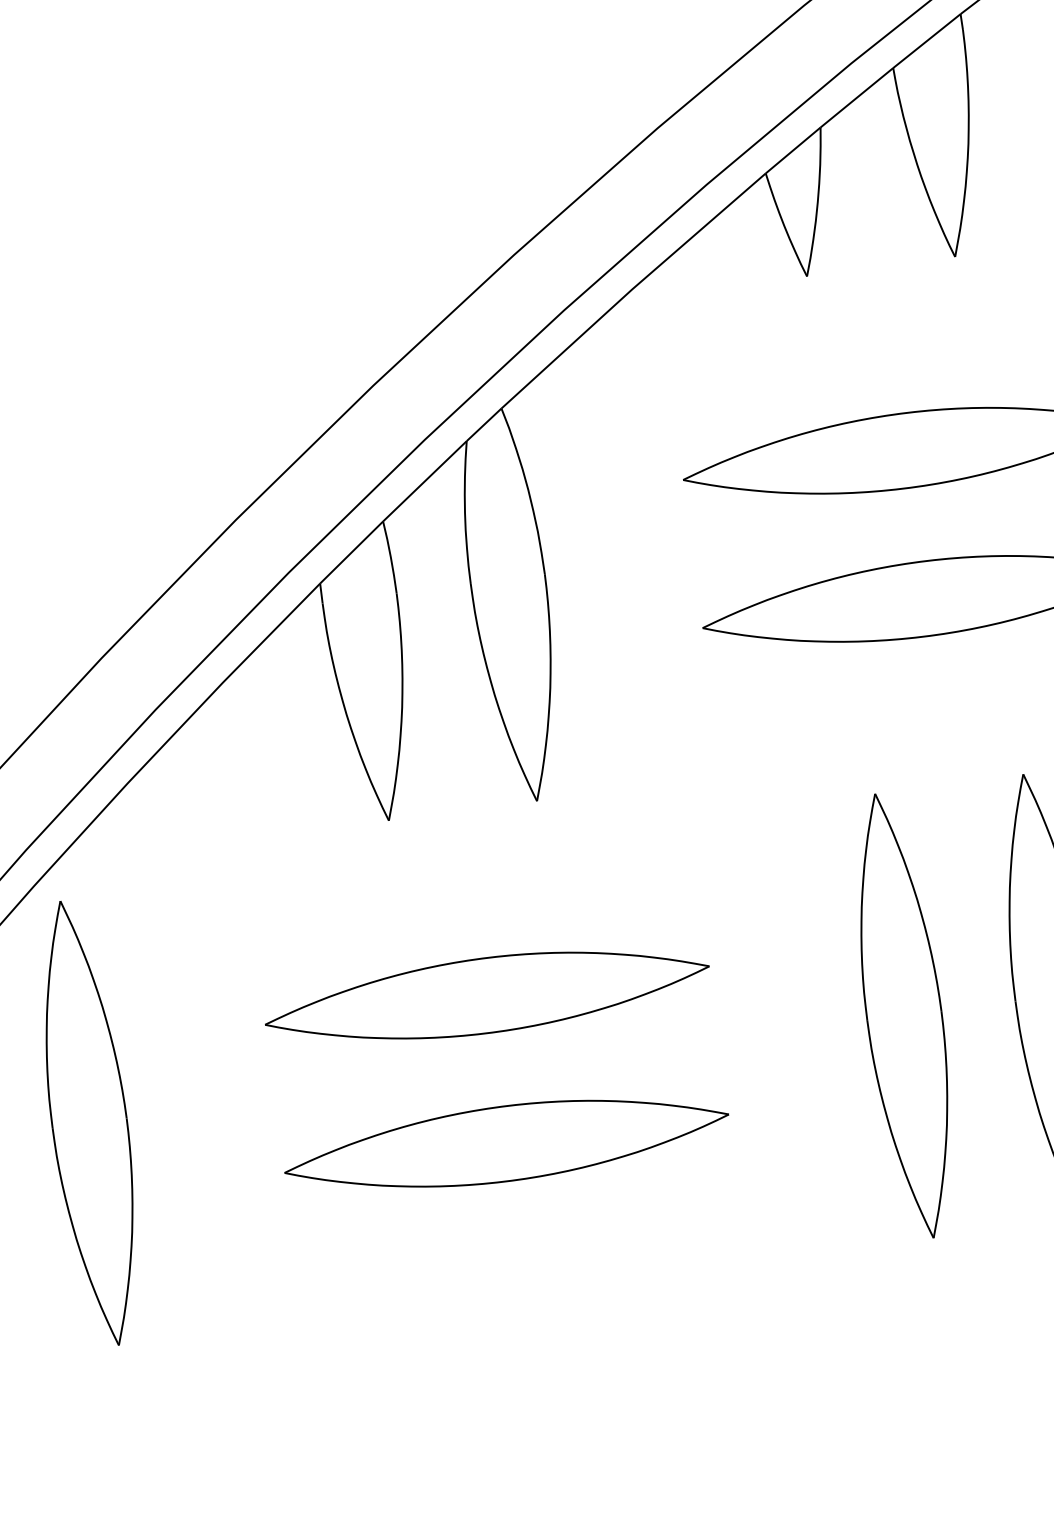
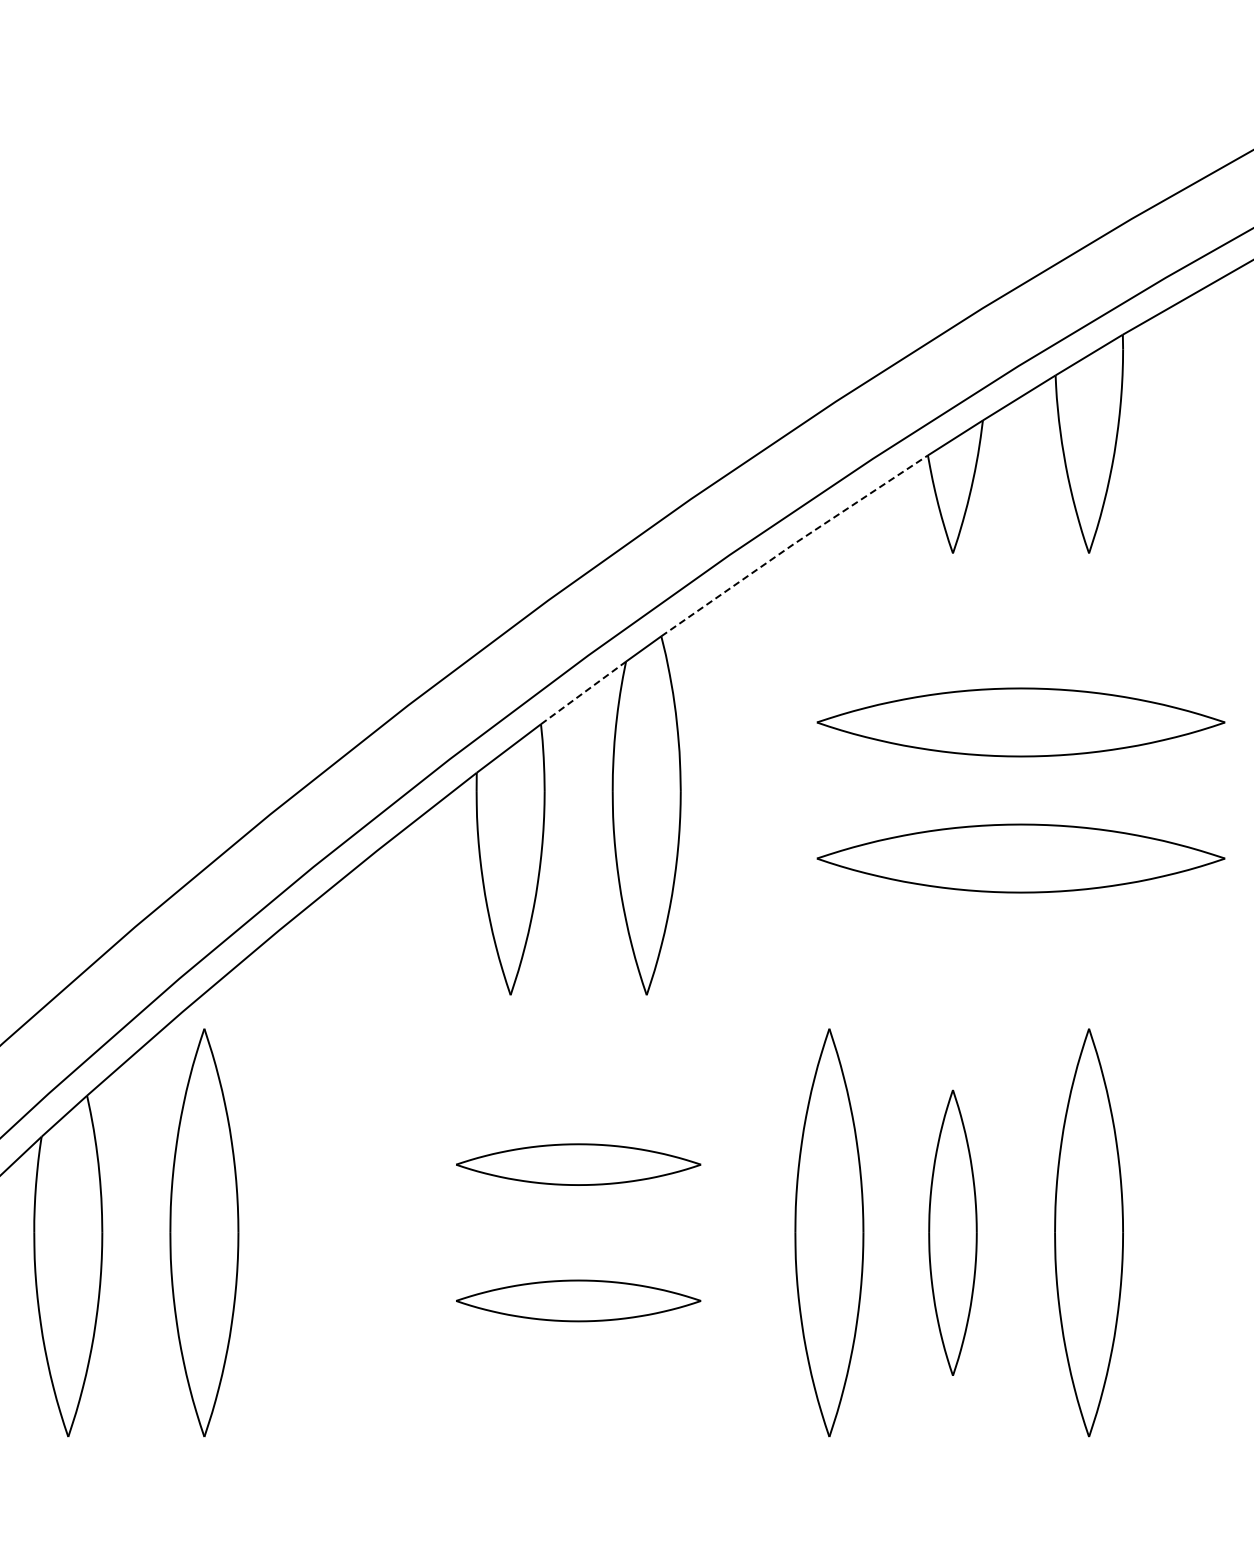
line: (632, 289) -> (793, 544), solid -> dashed
line: (424, 480) -> (583, 692), solid -> dashed
part: (487, 995) -> (578, 1164), size x0.6
part: (903, 1015) -> (952, 1232), size x0.7
part: (769, 1033) -> (829, 1232), added
part: (506, 1143) -> (578, 1300), size x0.6

